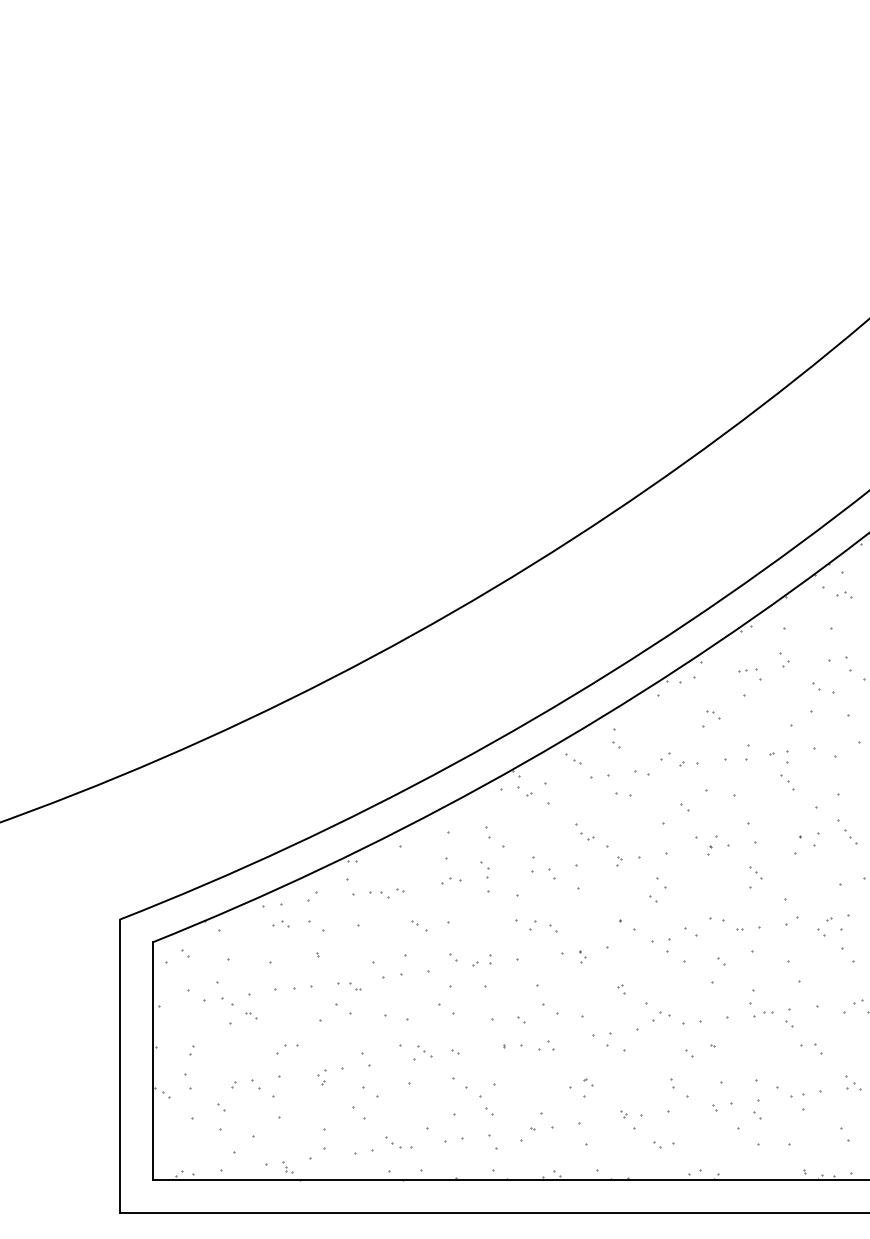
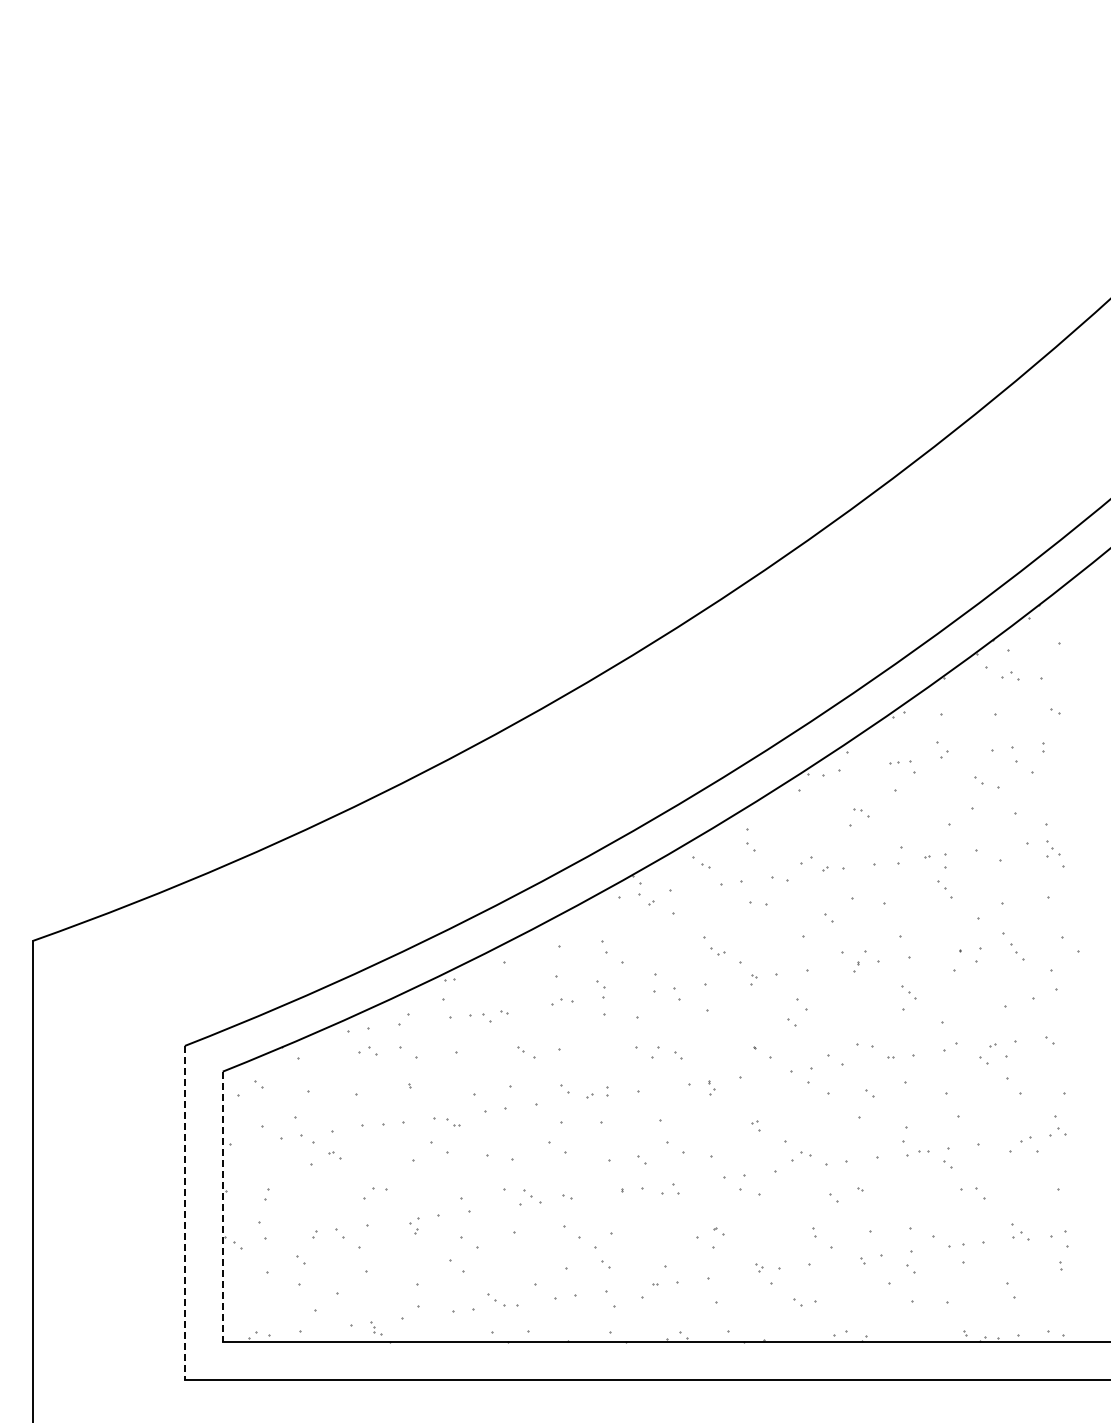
line: (152, 1061) -> (222, 1207), solid -> dashed
line: (119, 1066) -> (184, 1213), solid -> dashed

